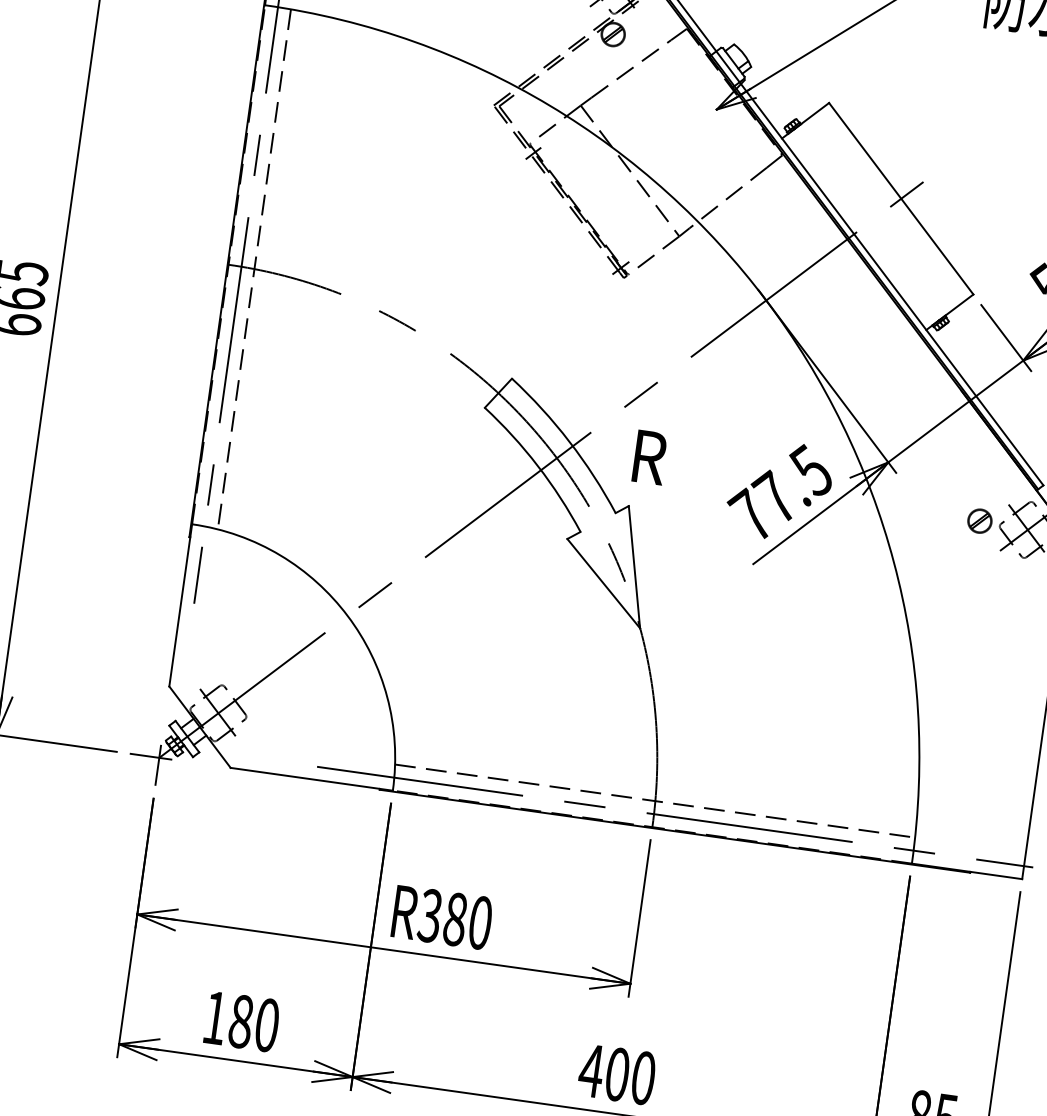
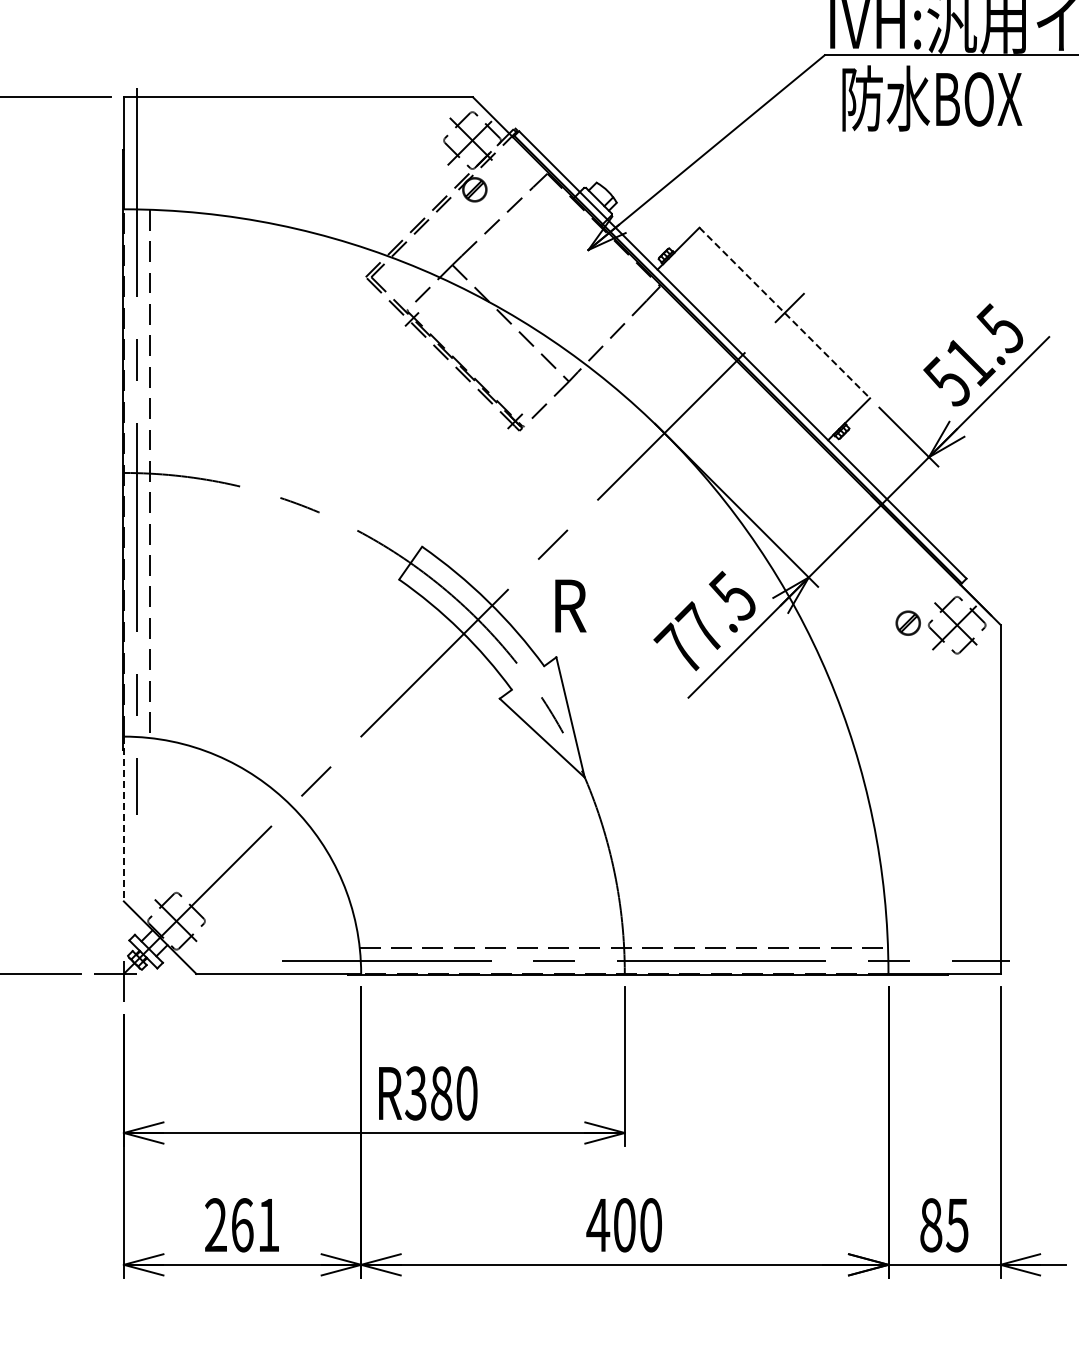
line: (900, 199) -> (784, 313), solid -> dashed
line: (180, 605) -> (123, 819), solid -> dashed
text: (241, 1021) -> (242, 1225), 180 -> 261

